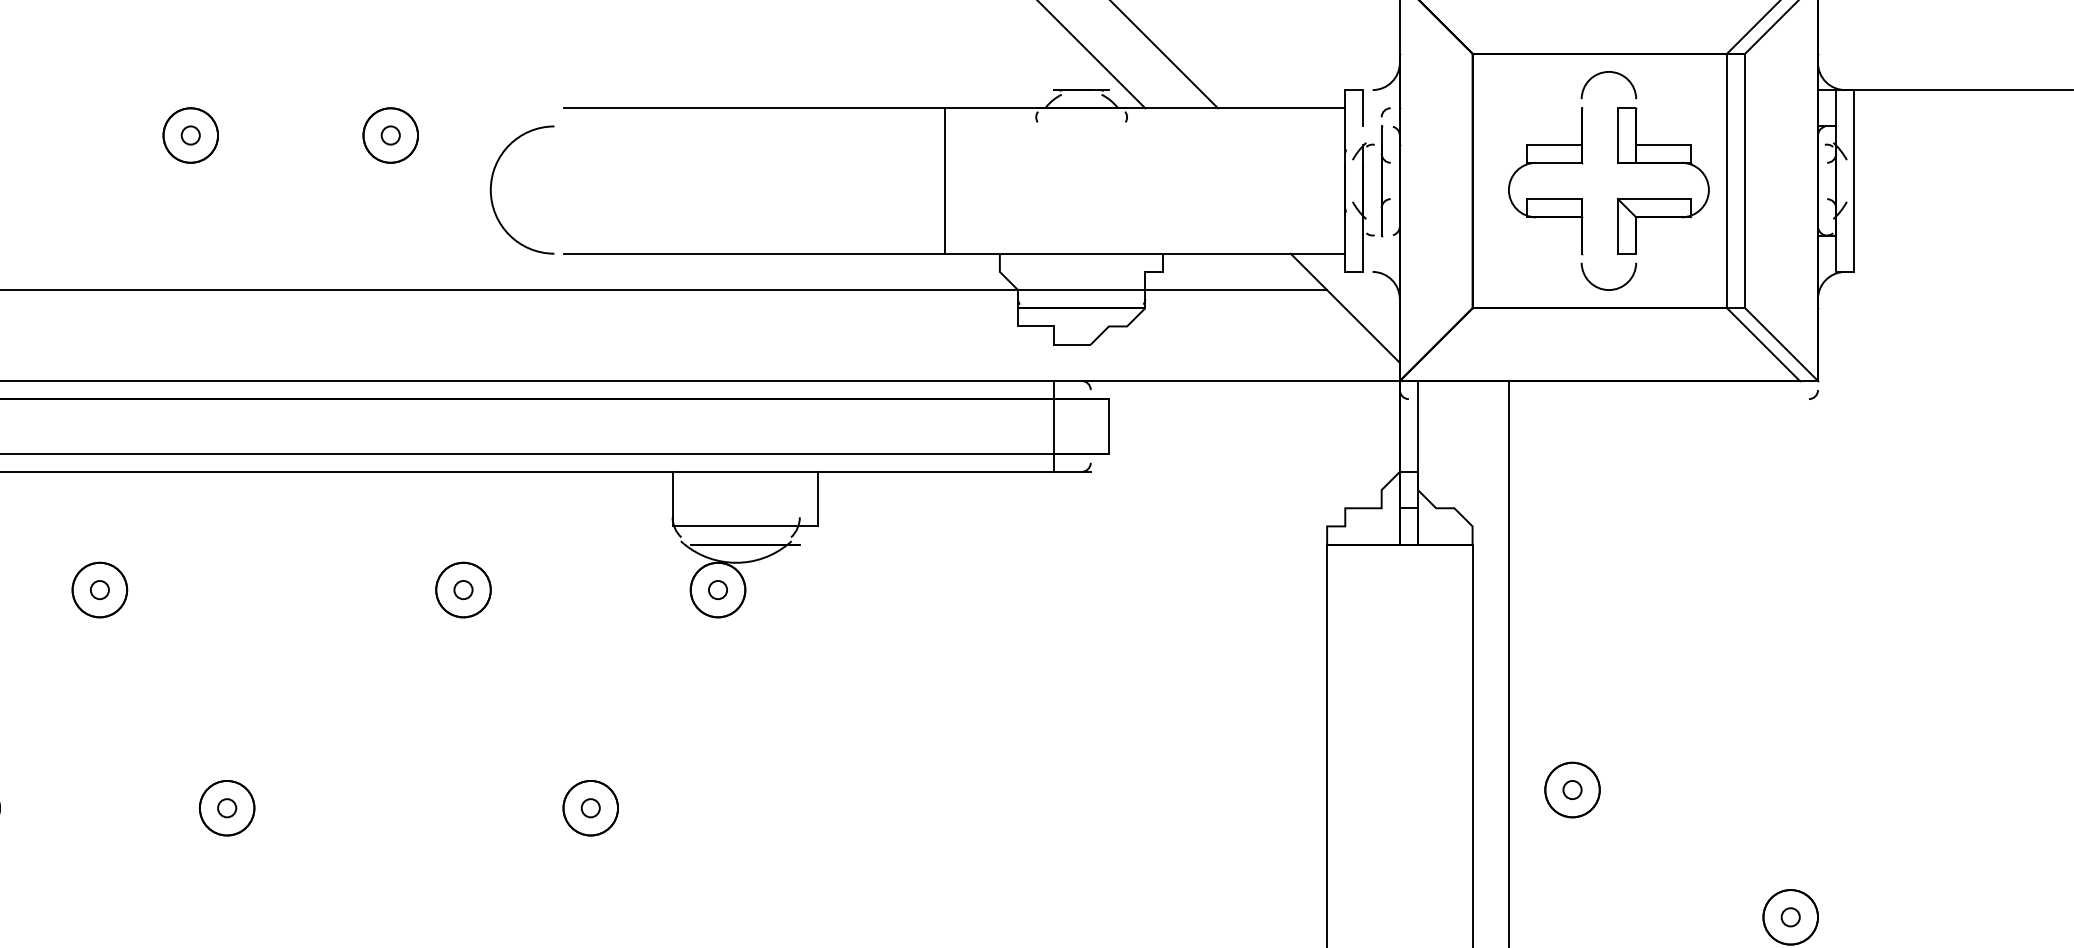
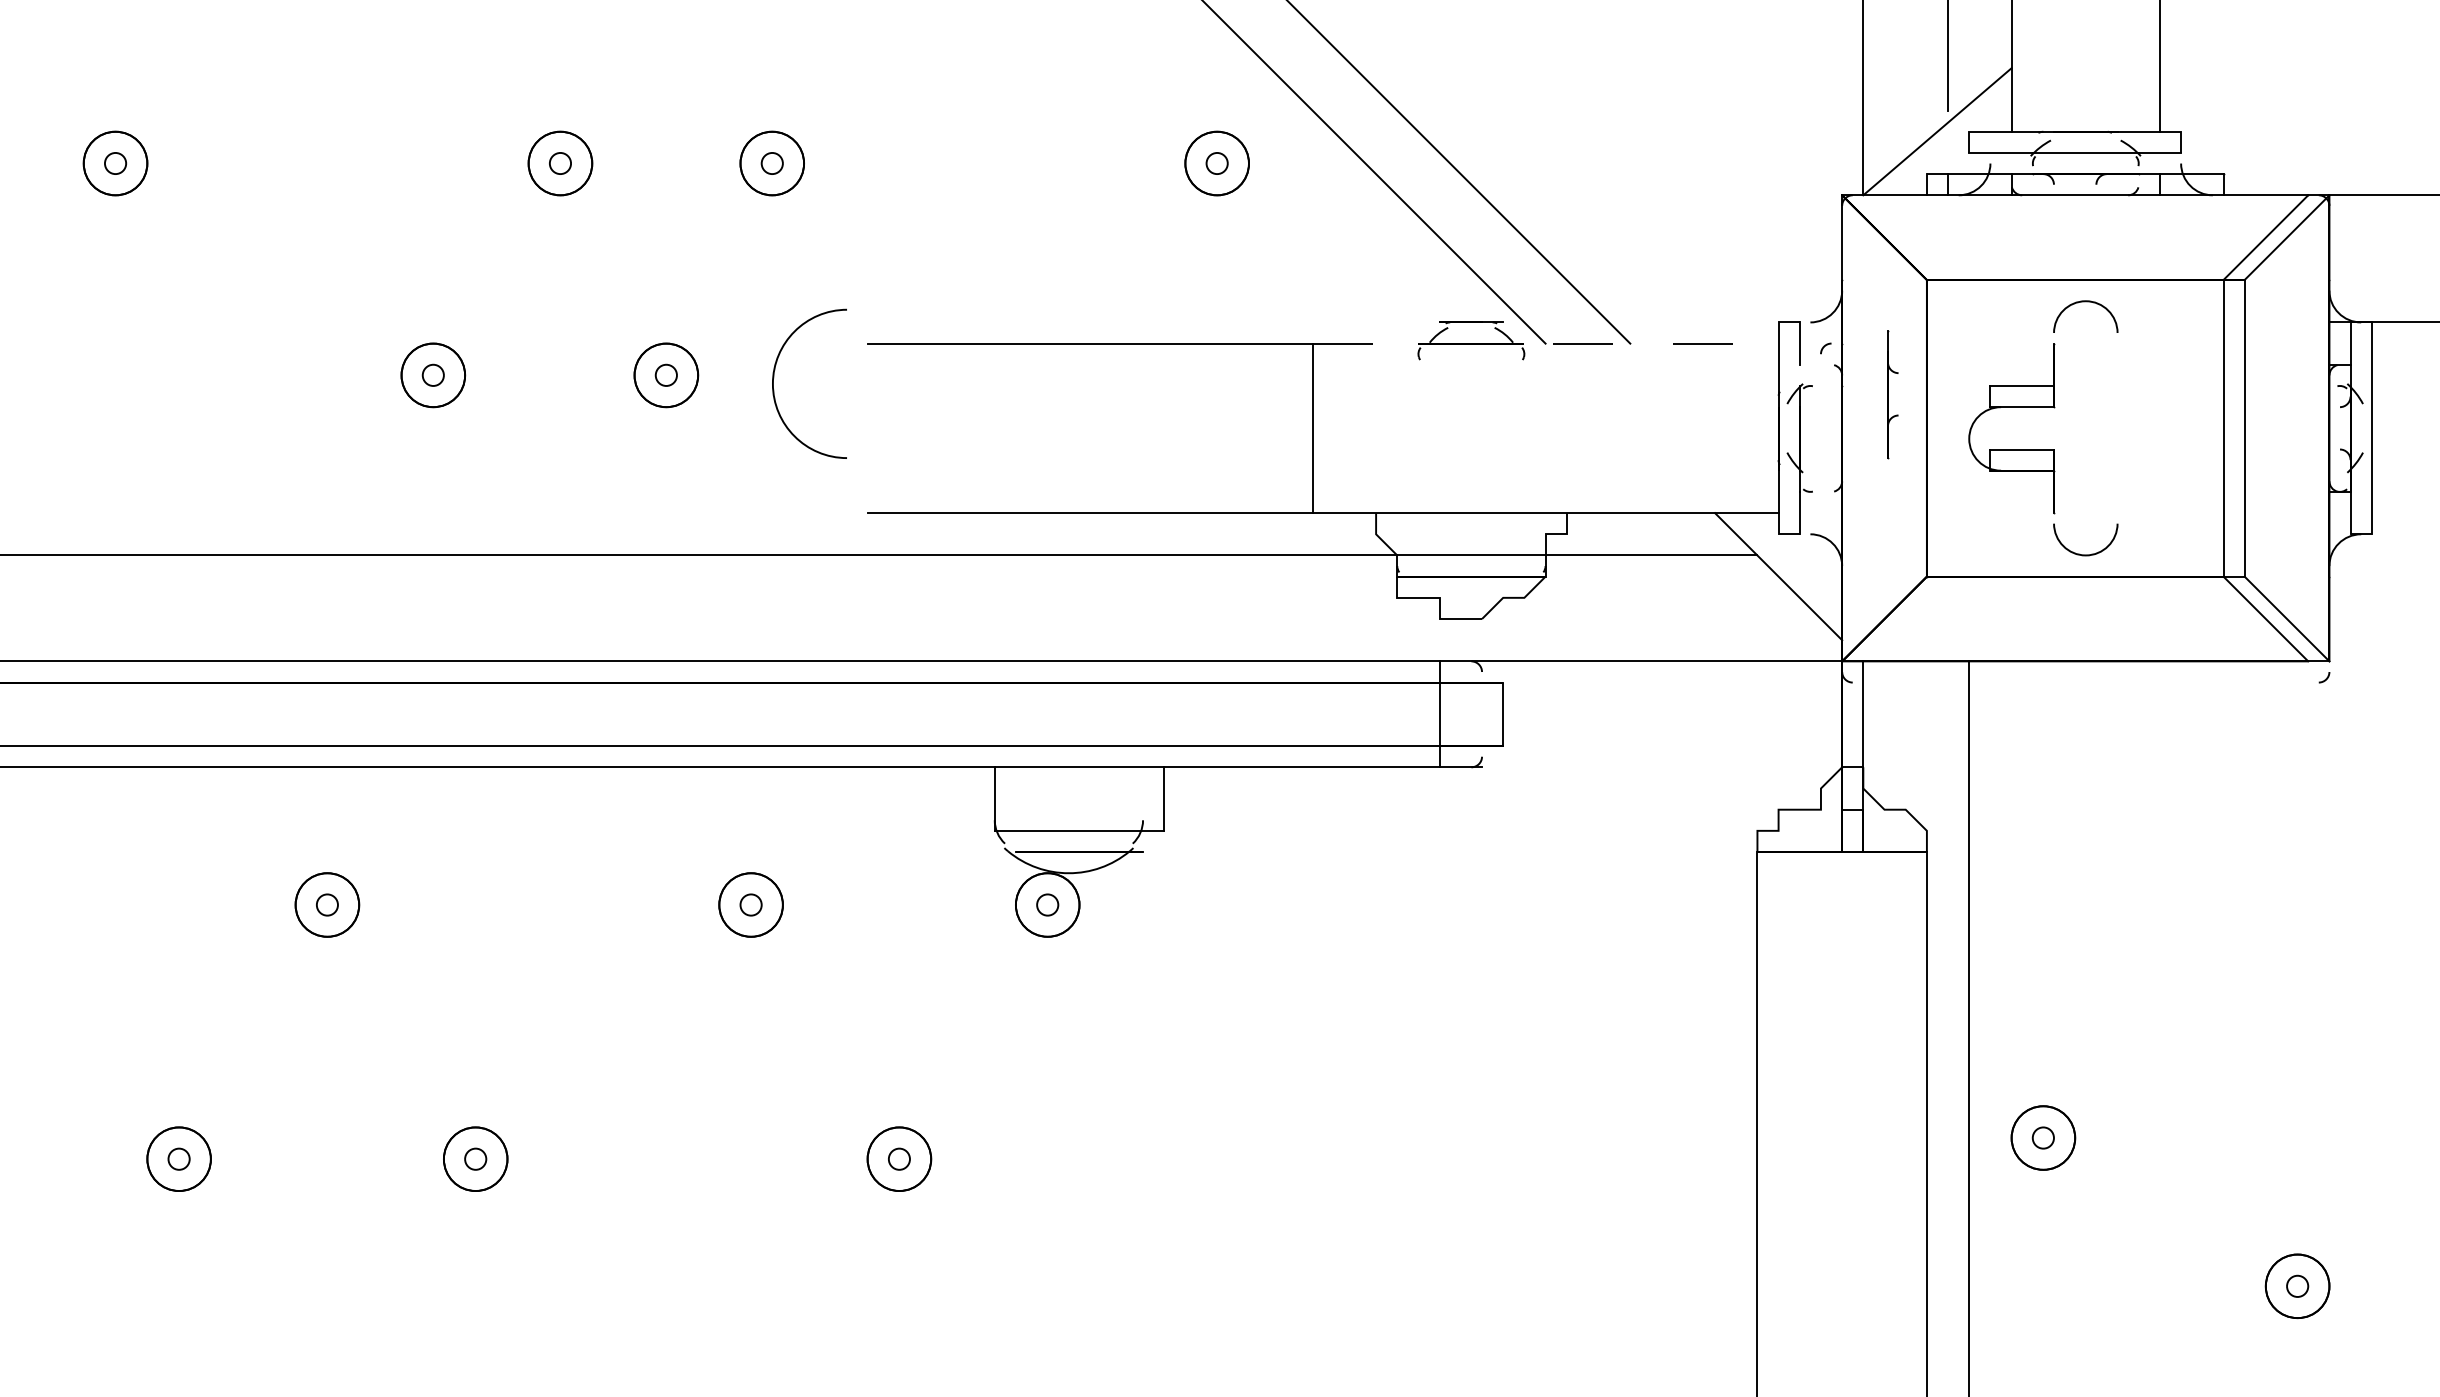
line: (1146, 108) -> (1546, 343), solid -> dashed
part: (1663, 163) -> (2149, 407), removed
part: (1385, 181) -> (1892, 394), moved
curve: (492, 184) -> (774, 377), moved

